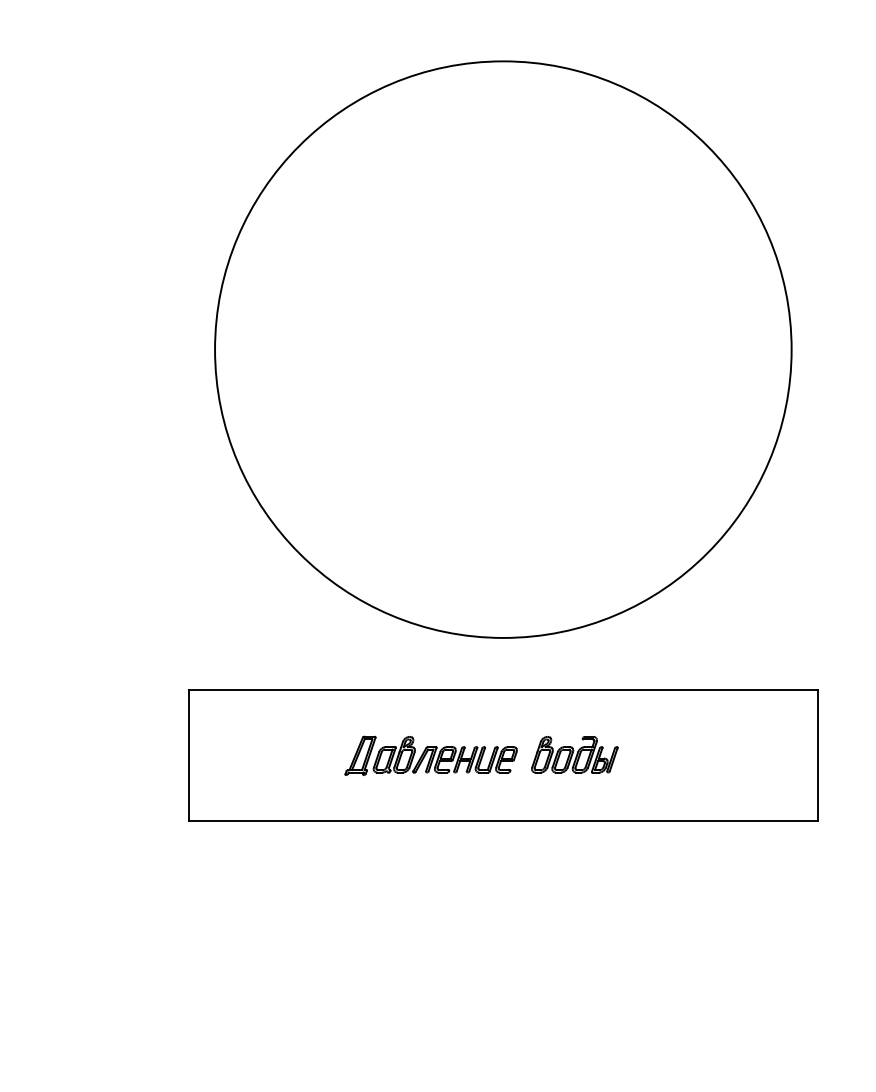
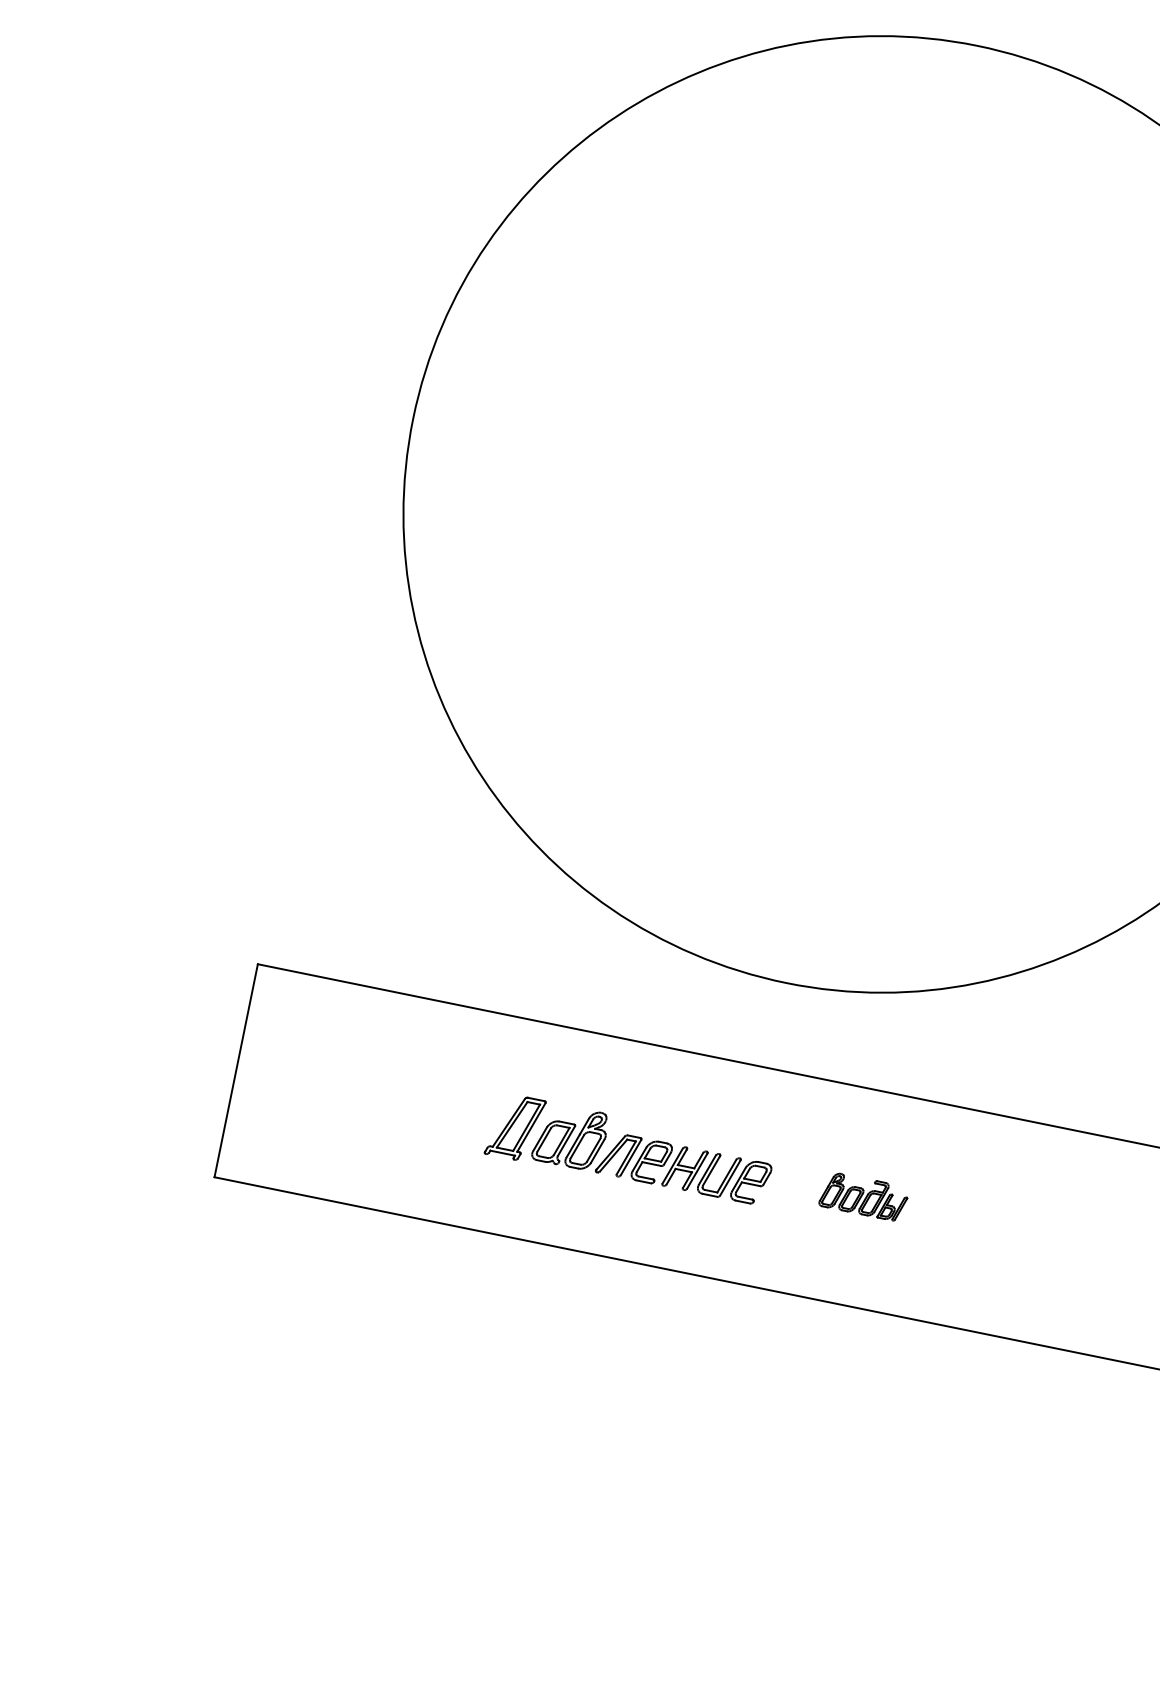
part: (574, 754) -> (863, 1196), size x0.6

